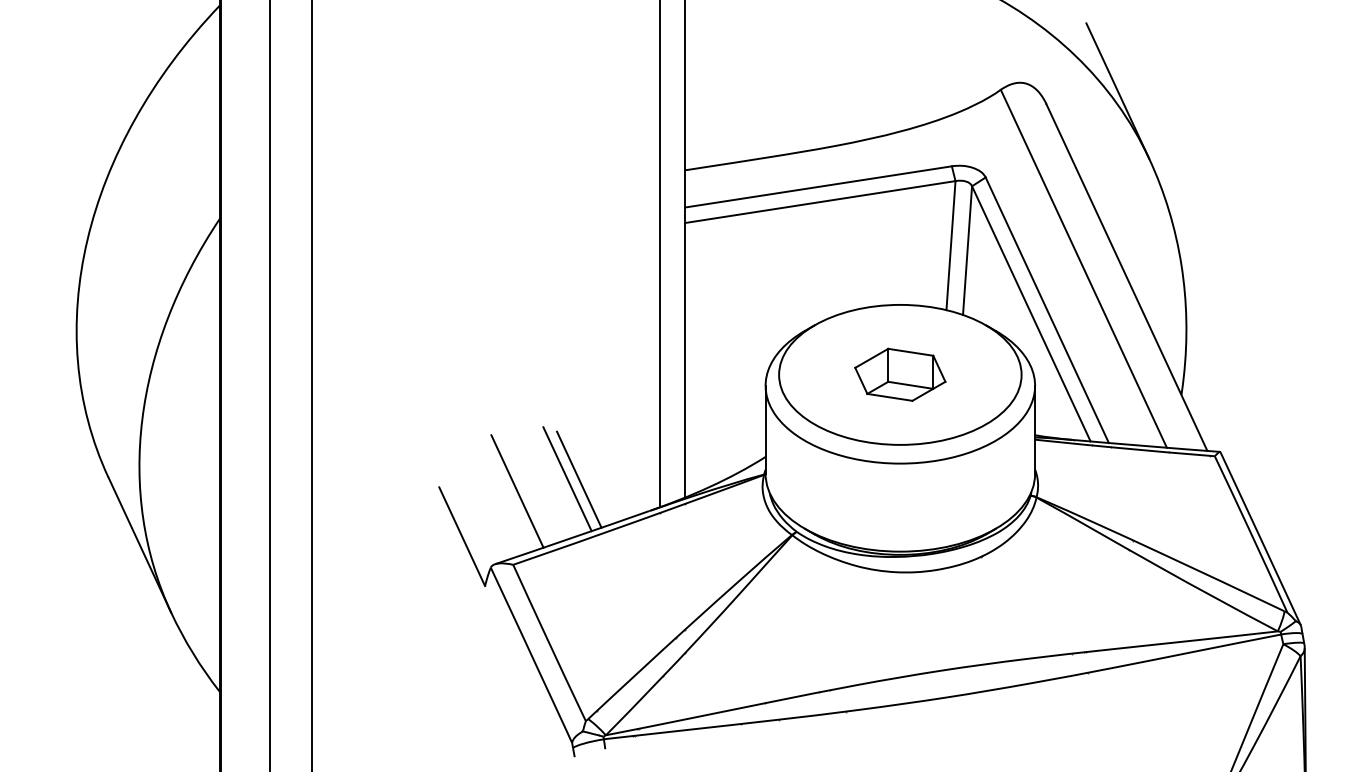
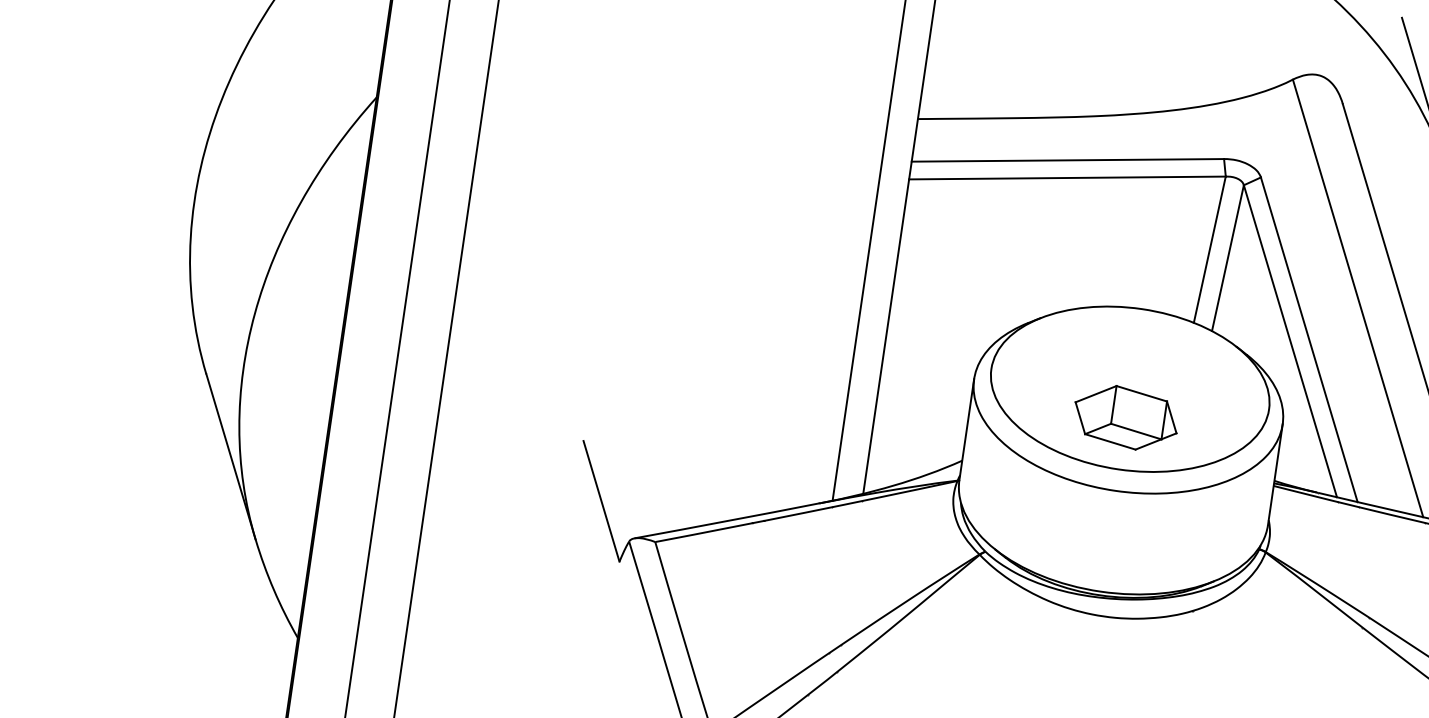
part: (900, 374) -> (1126, 417), moved
line: (567, 479) -> (731, 453), removed
line: (579, 479) -> (745, 455), removed
line: (517, 491) -> (672, 458), removed

